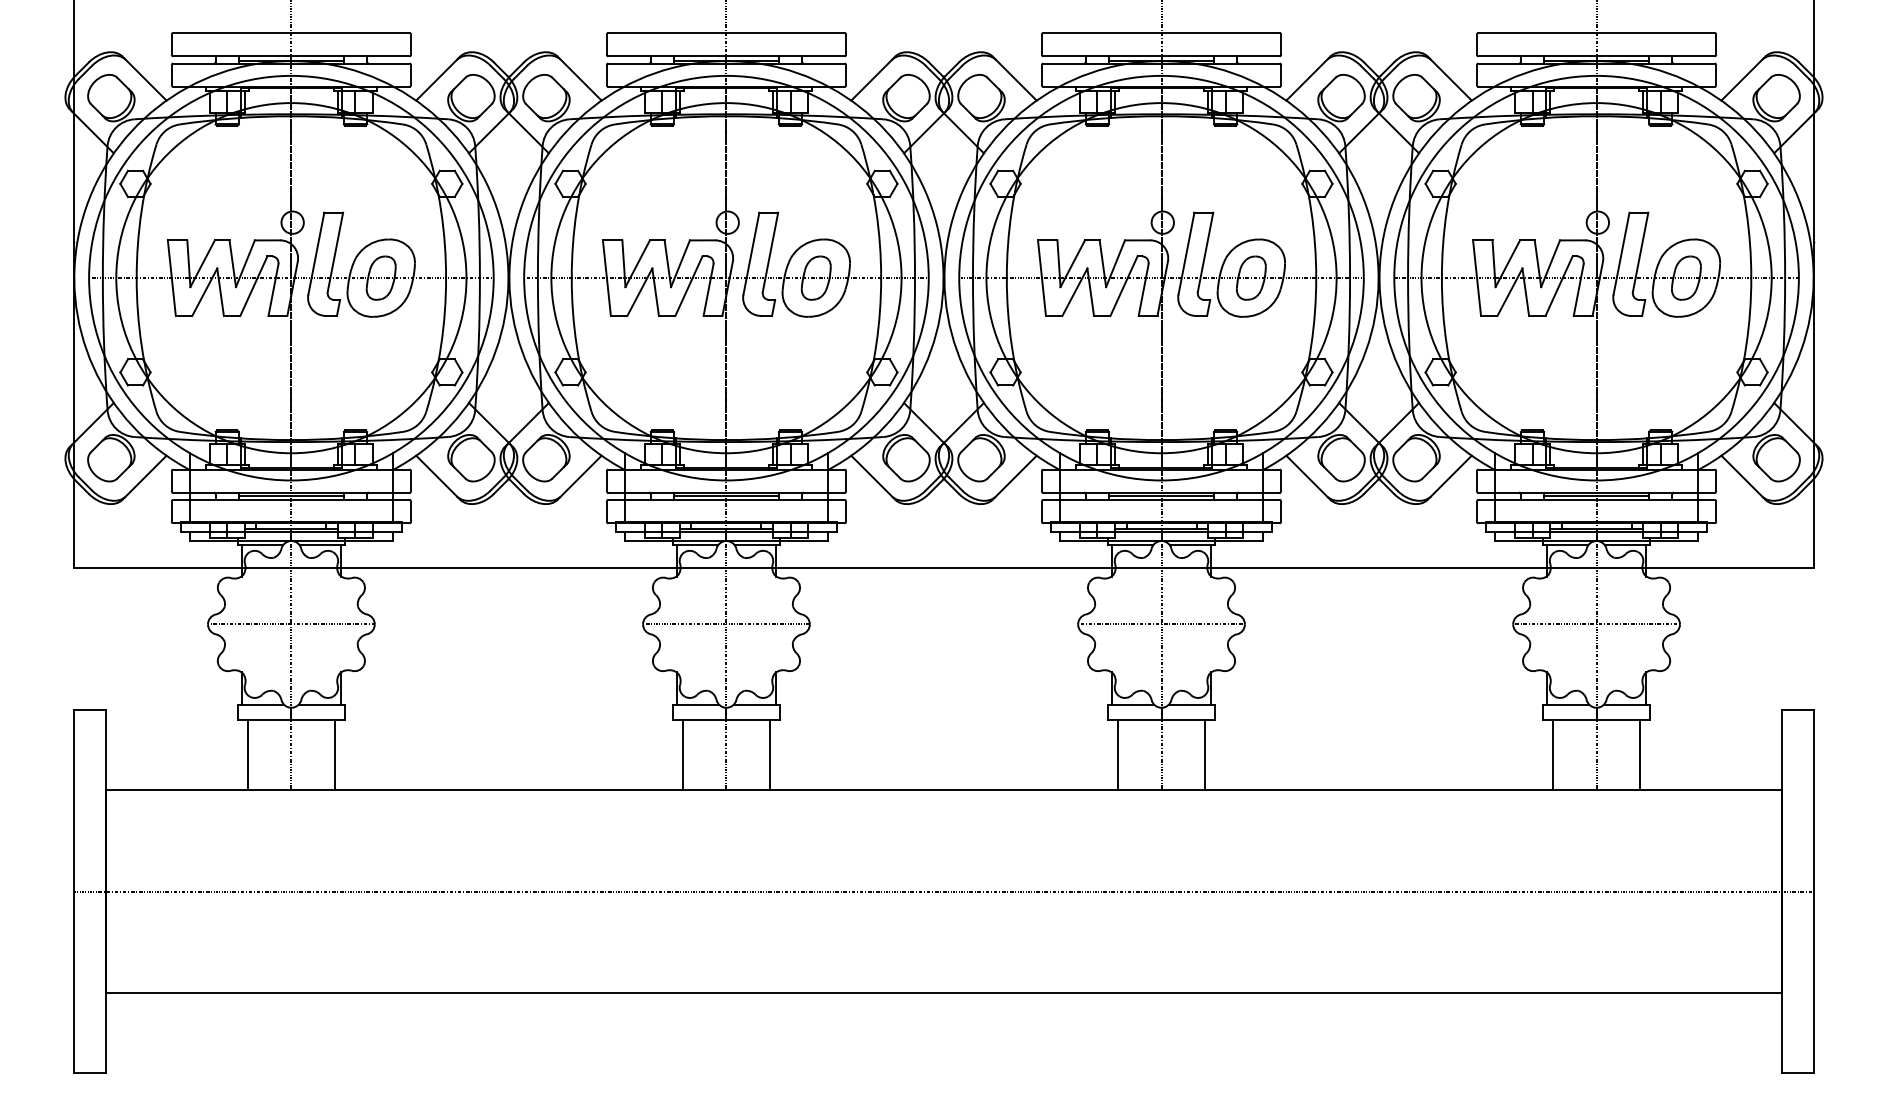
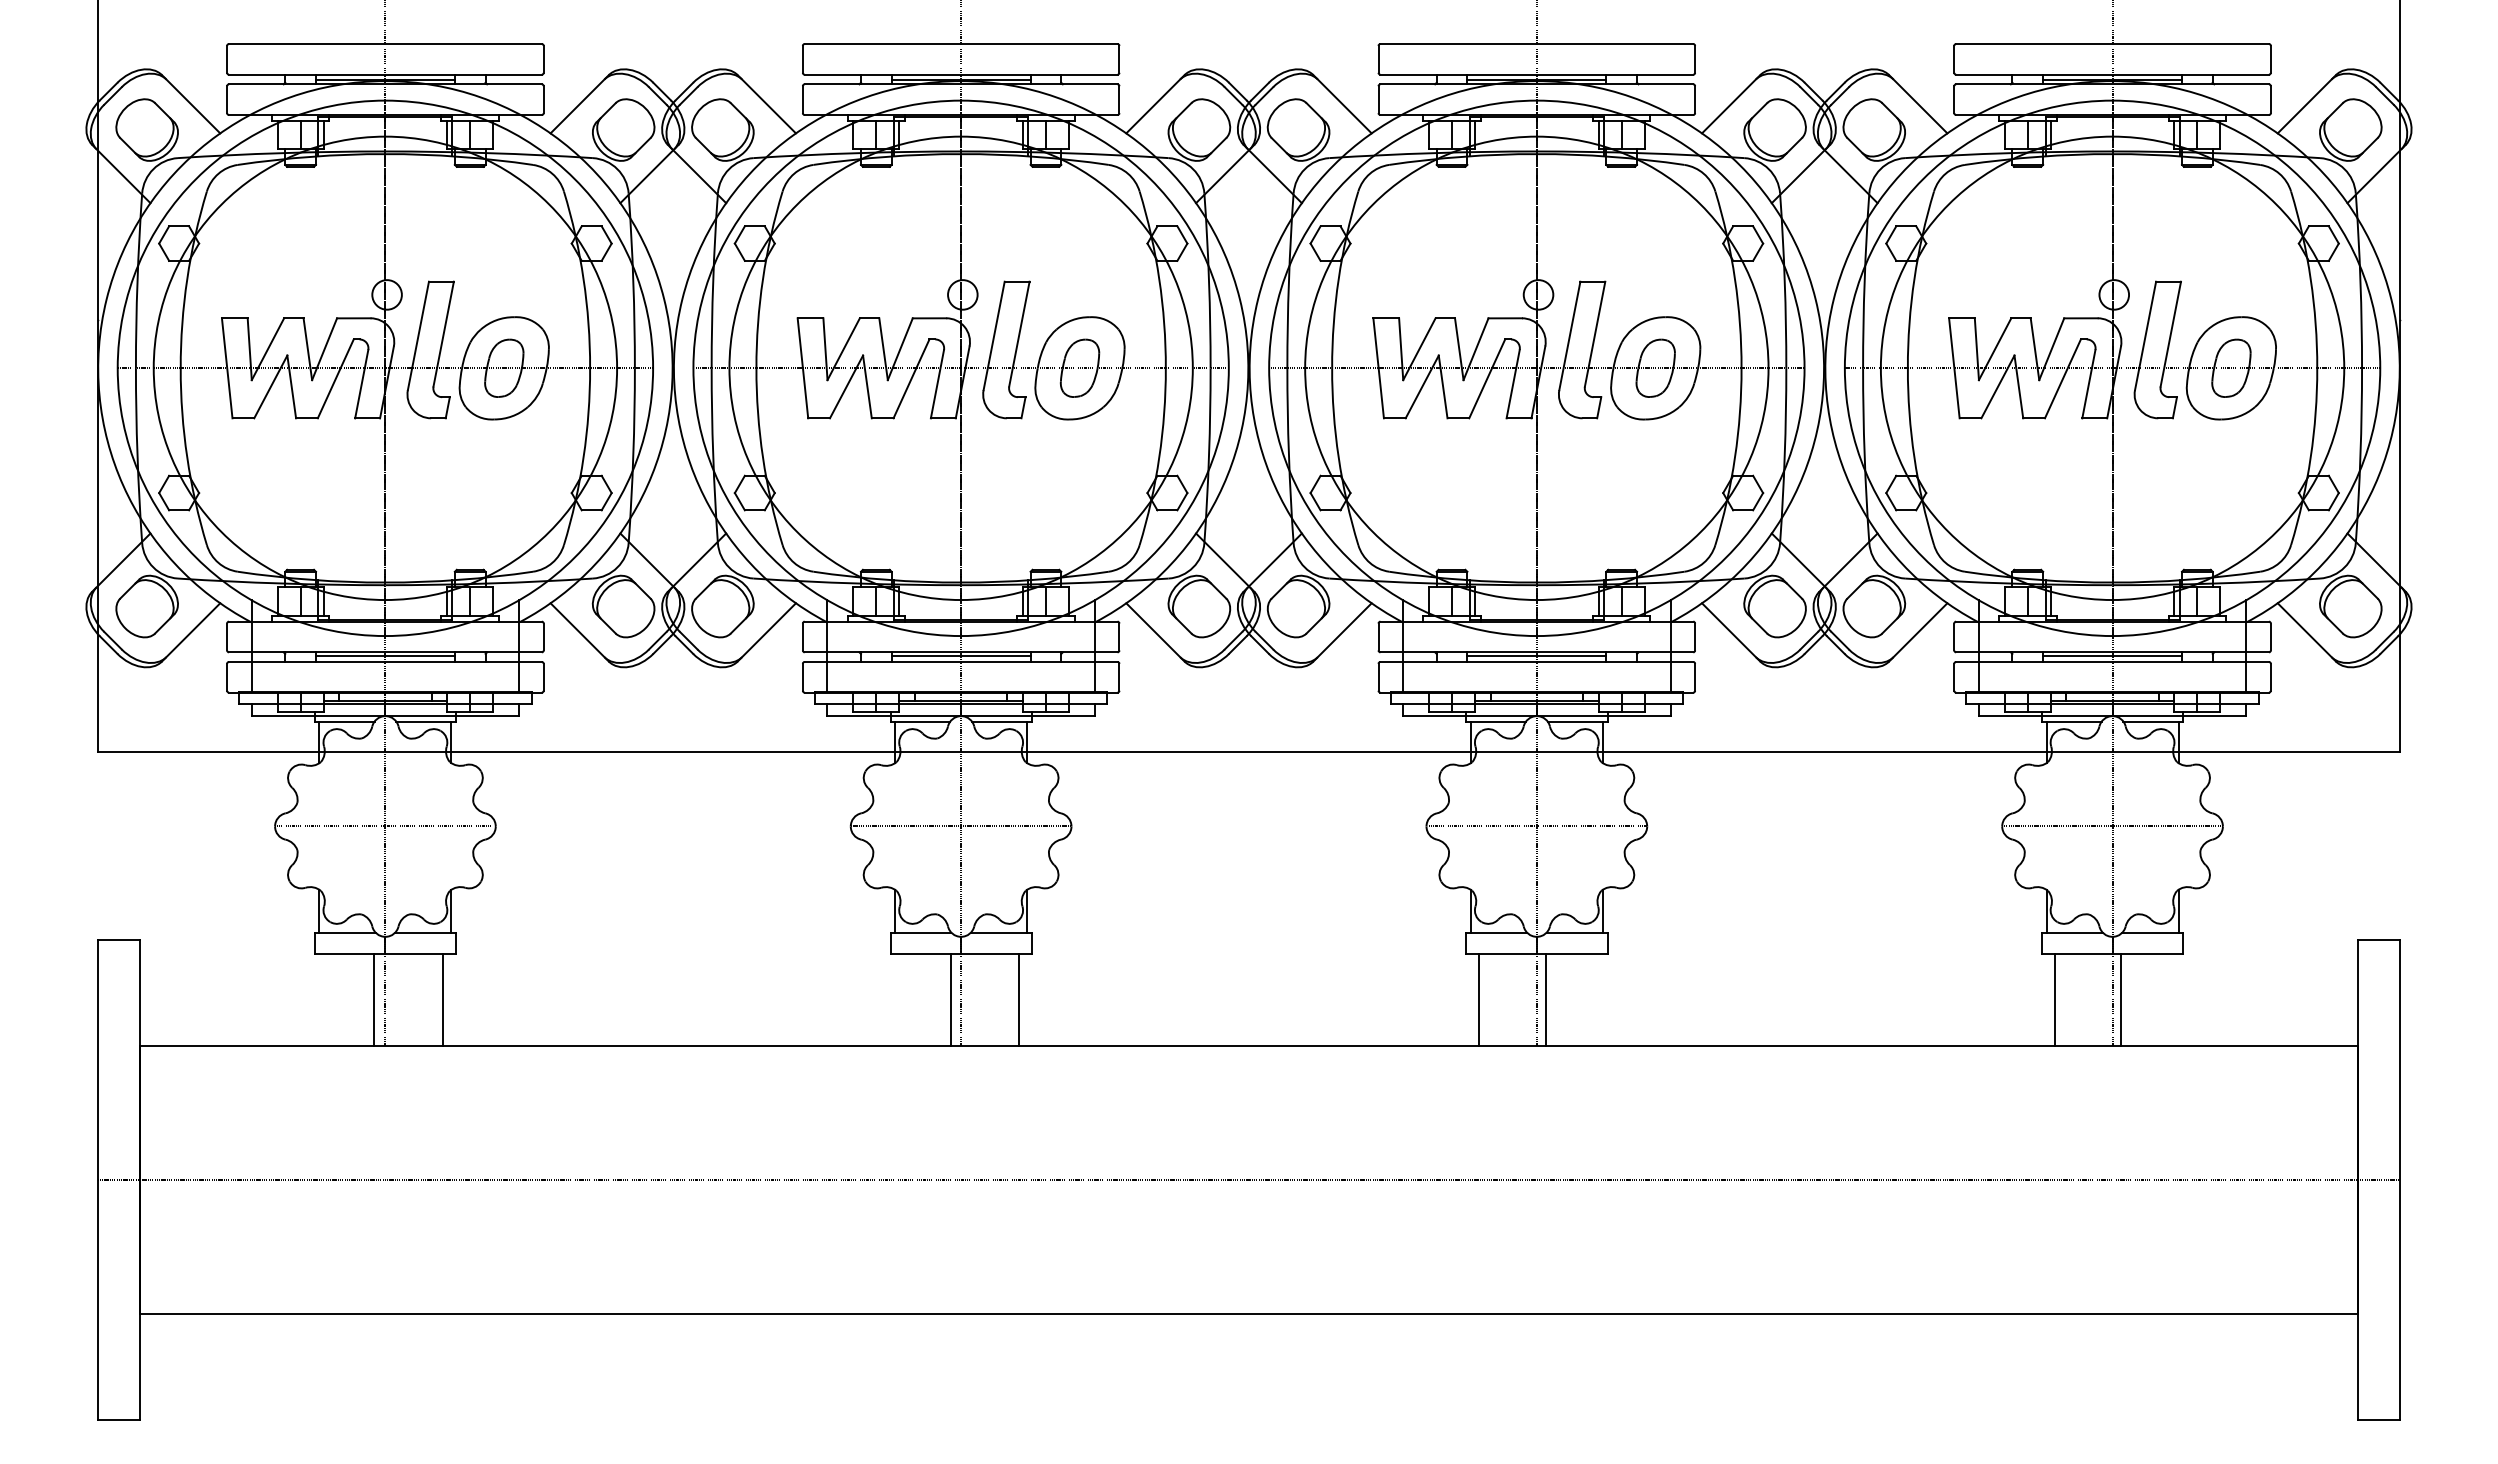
line: (247, 755) -> (373, 999), moved
line: (682, 755) -> (951, 999), moved
line: (1205, 755) -> (1545, 999), moved
line: (1640, 755) -> (2121, 999), moved

